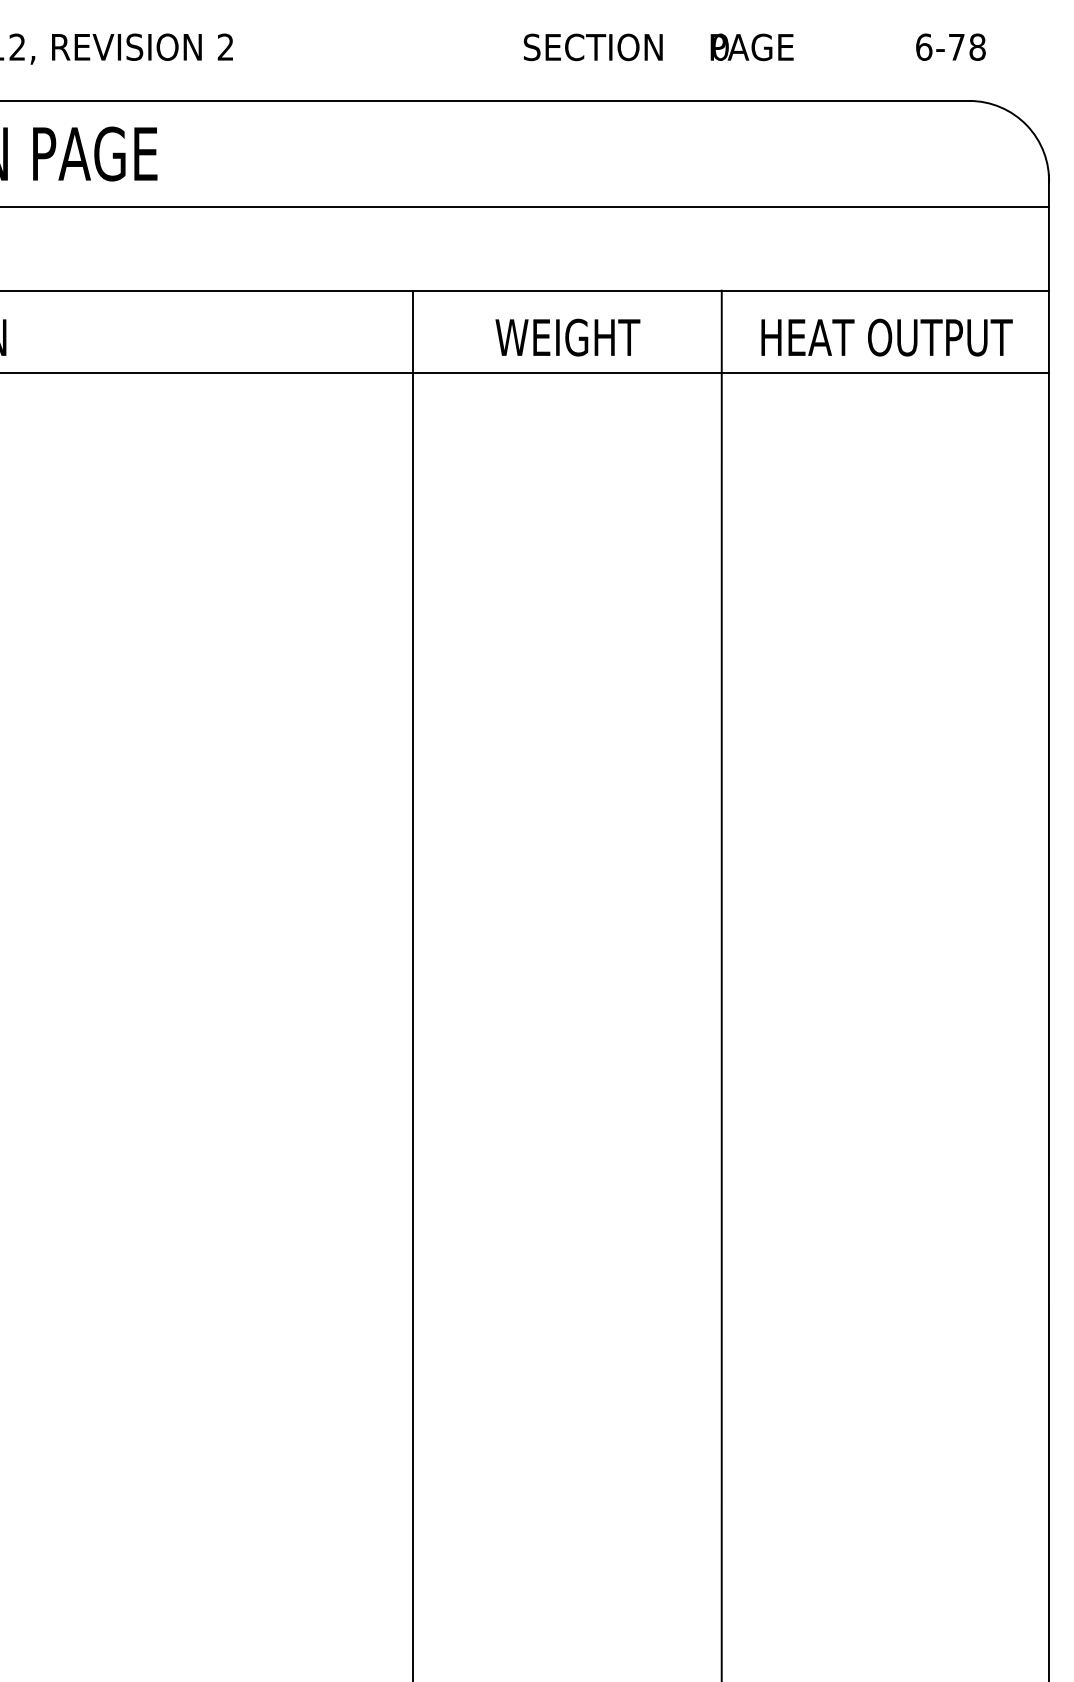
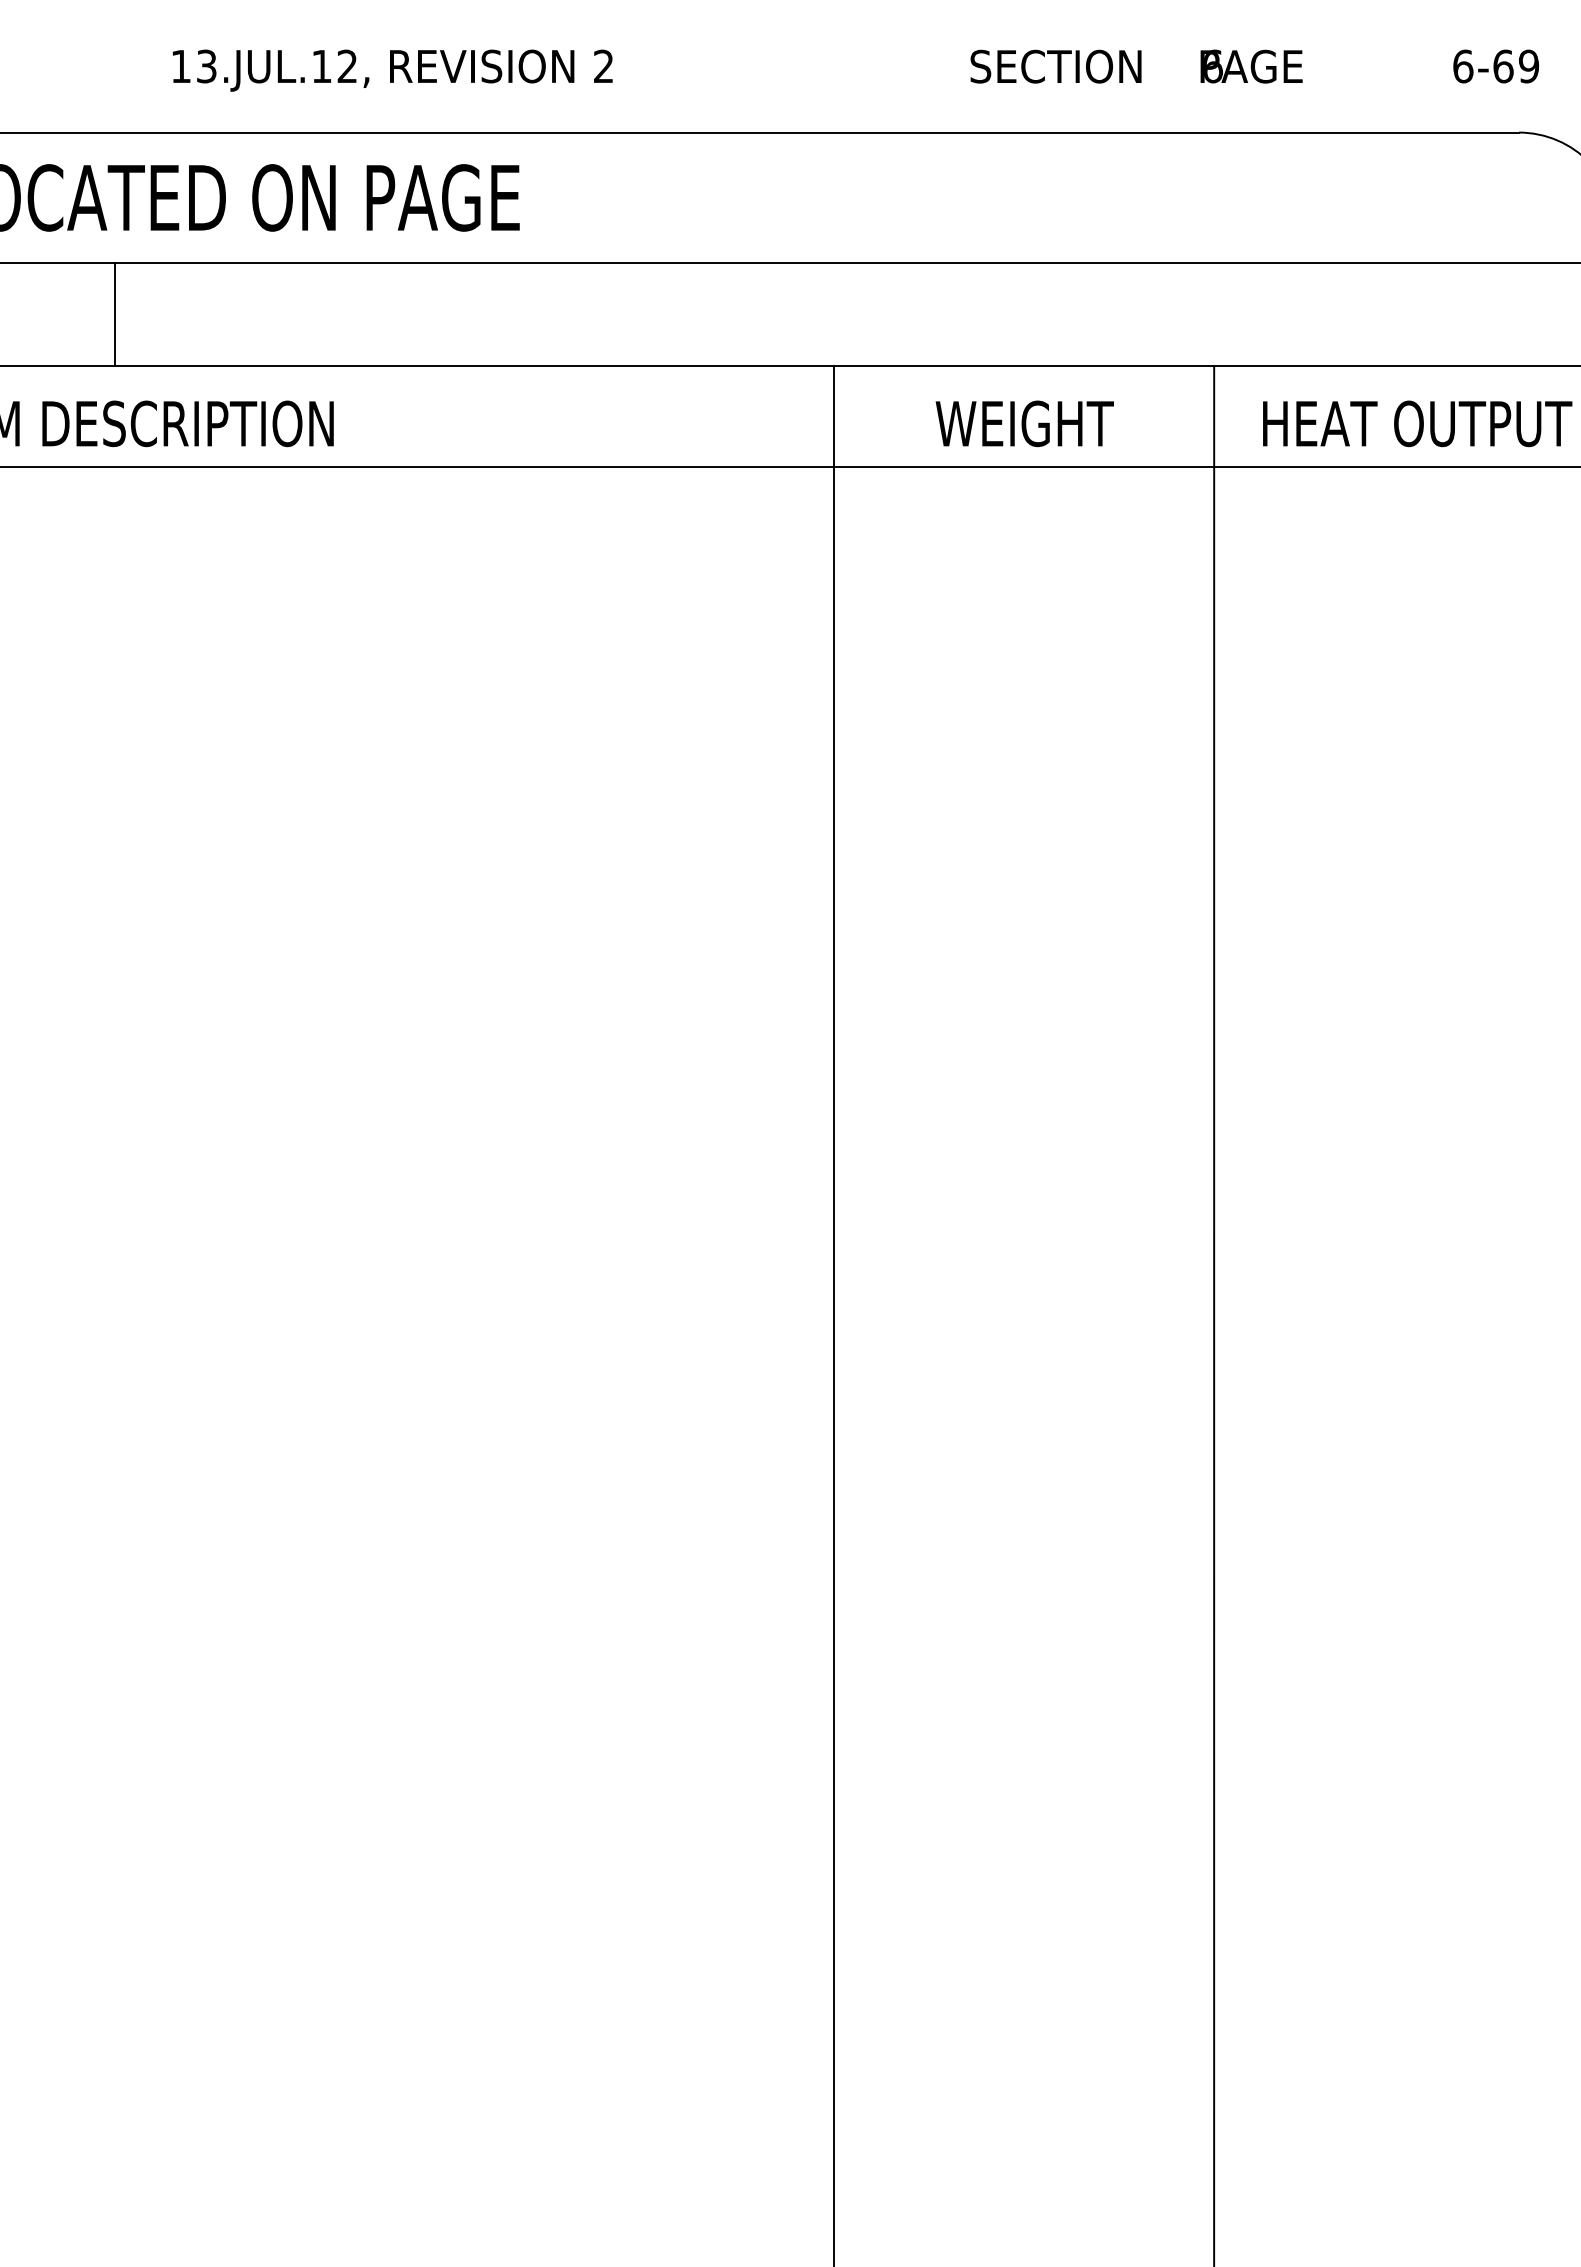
text: (721, 47) -> (1213, 66), 0 -> 6
text: (967, 47) -> (1516, 66), 6-78 -> 6-69

